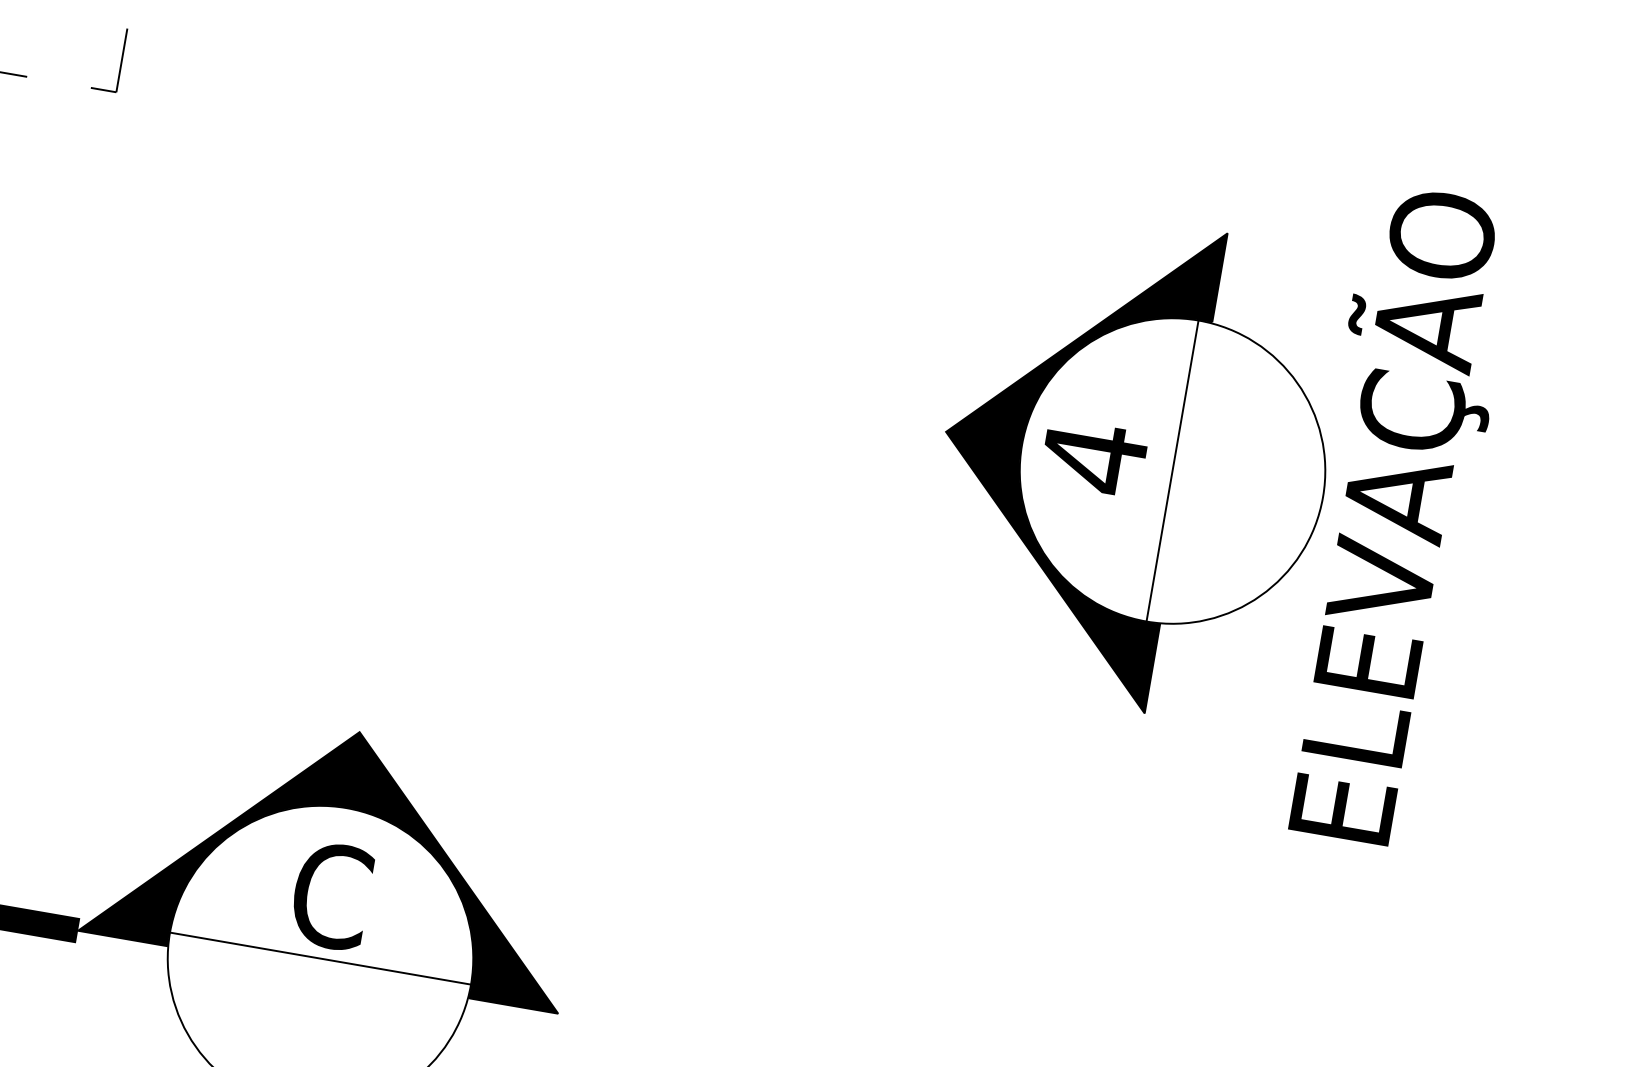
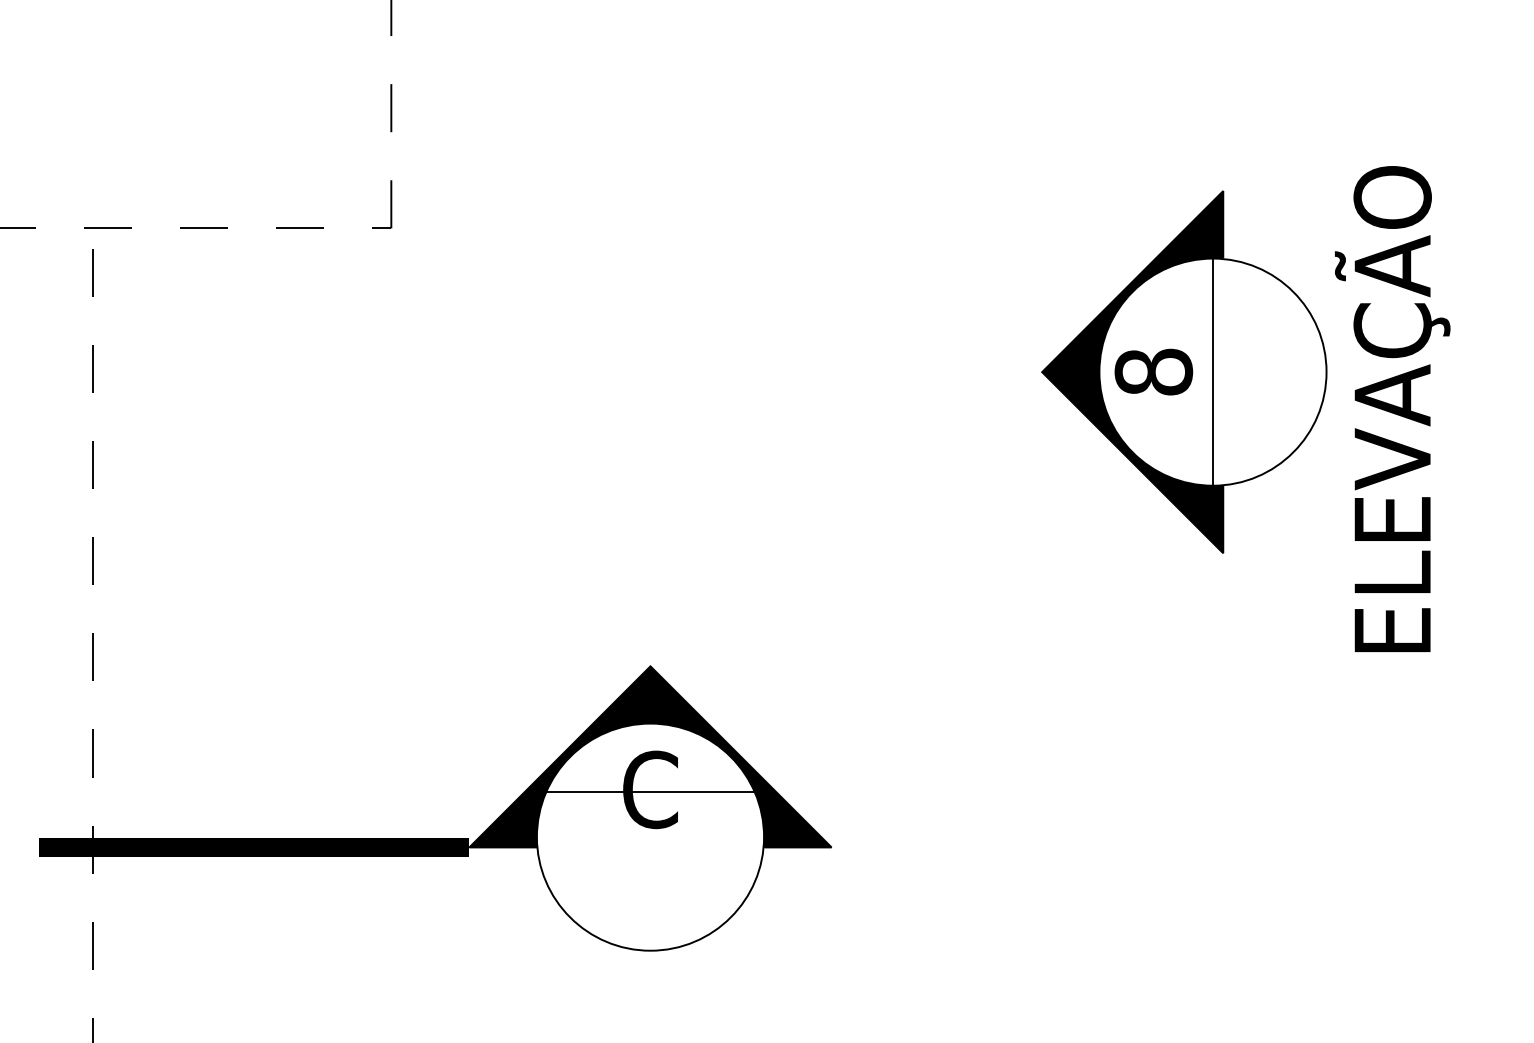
text: (1093, 457) -> (1153, 372), 4 -> 8
text: (1393, 515) -> (1392, 408), moved
line: (320, 959) -> (650, 792), moved

